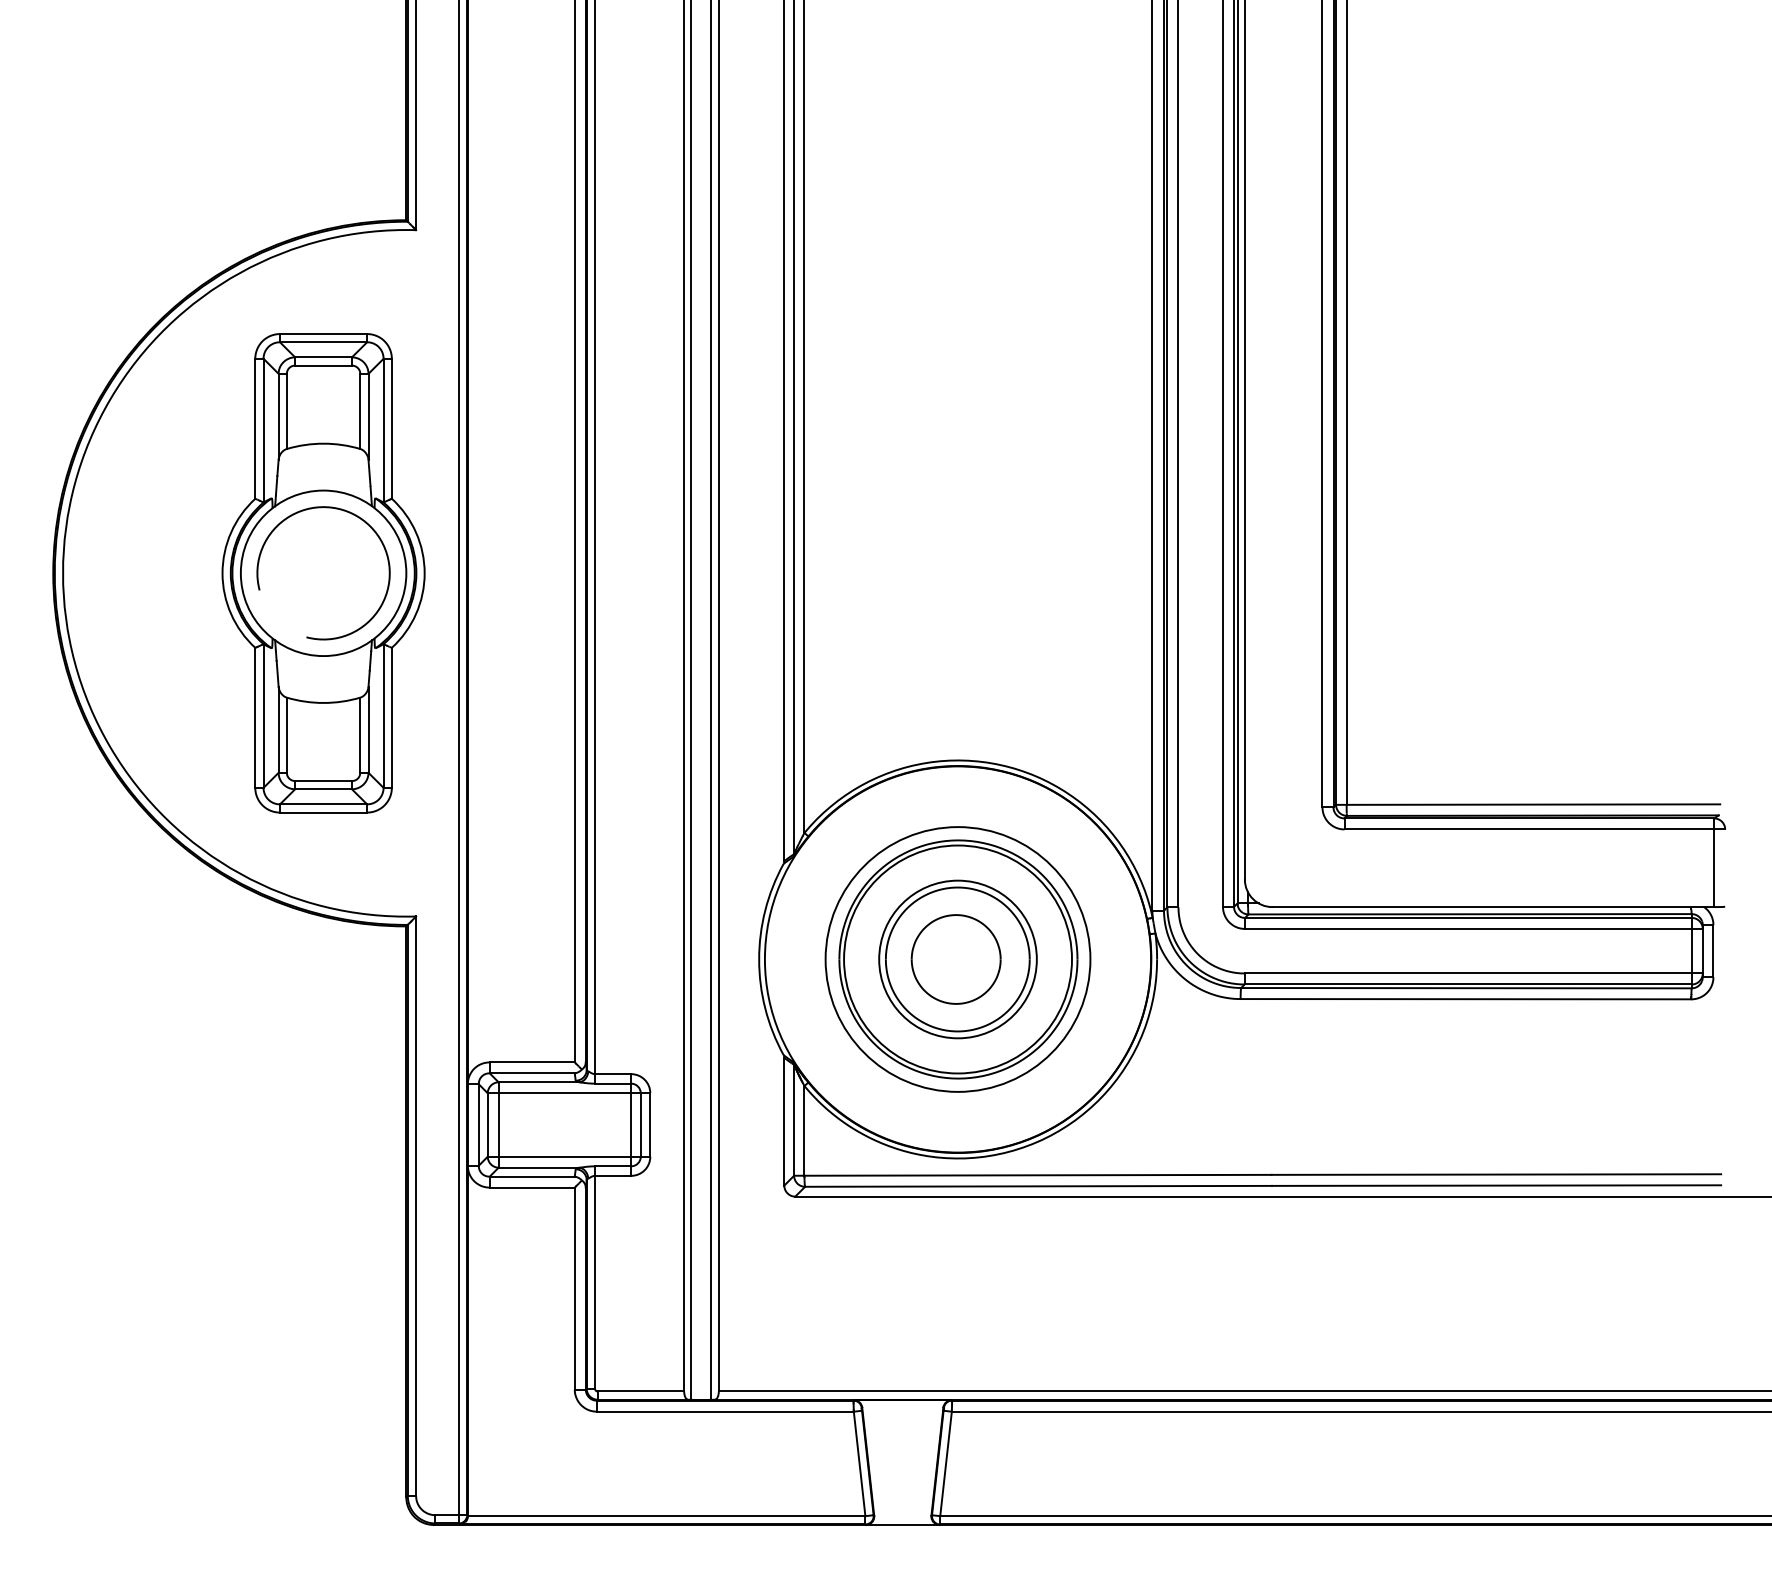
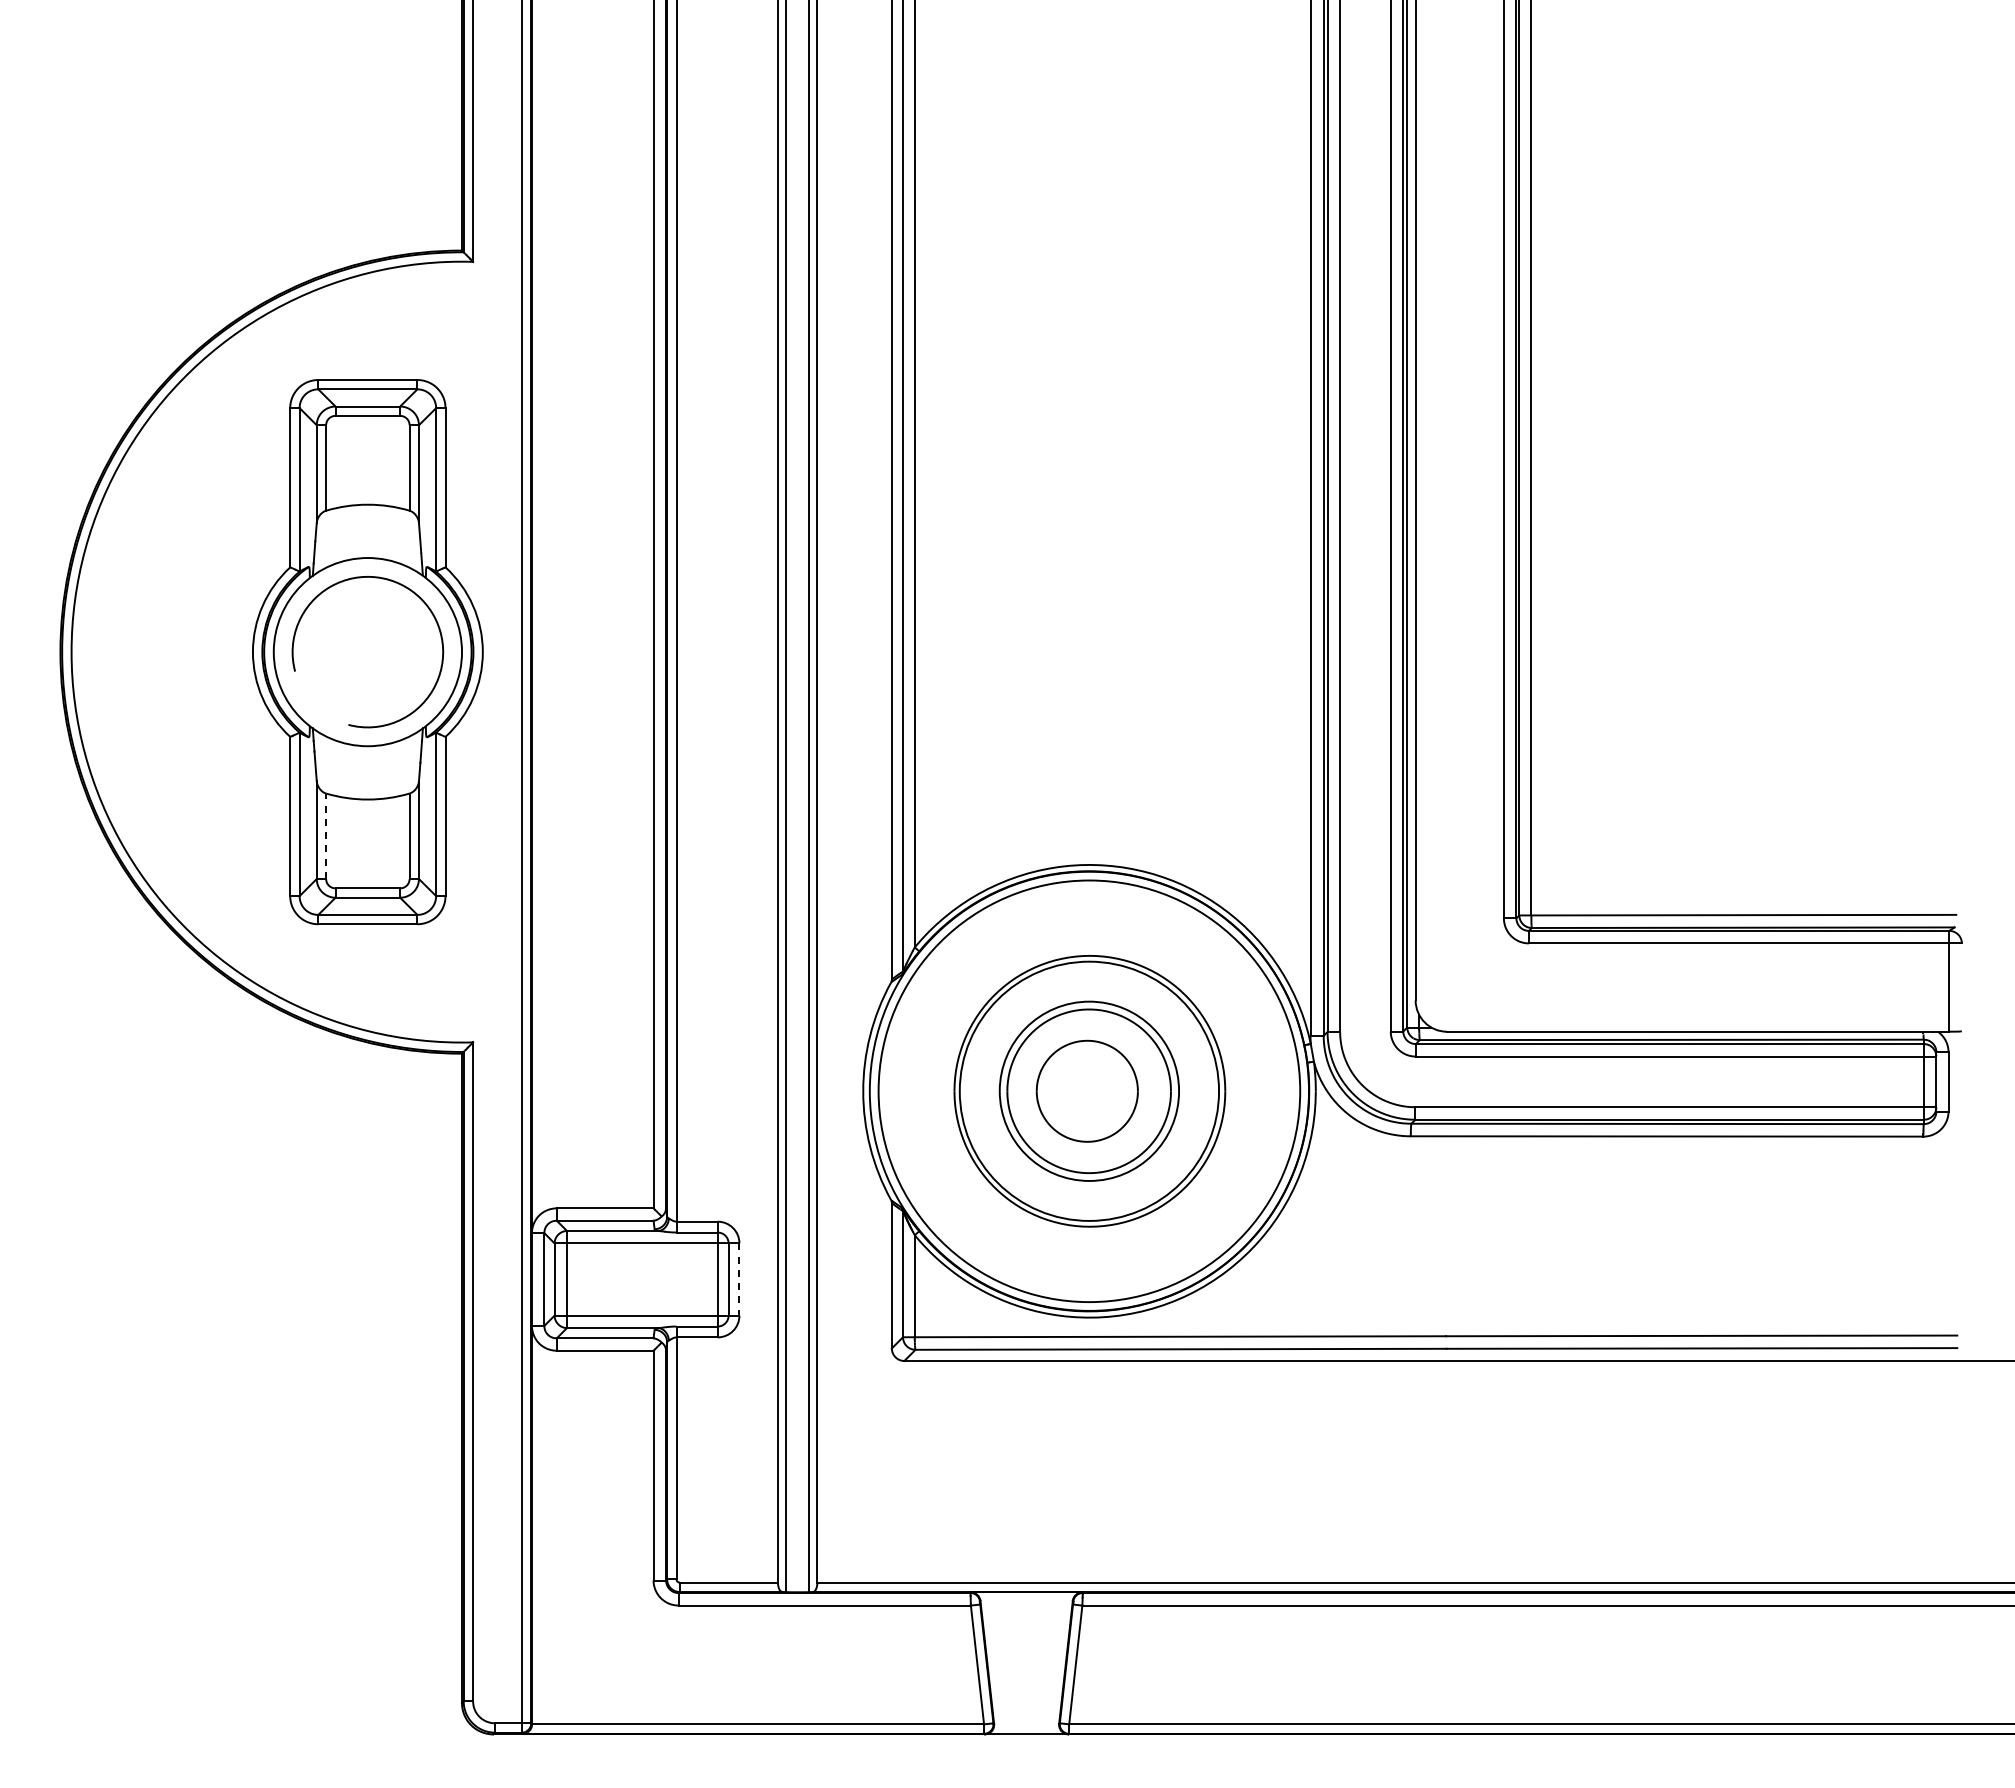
line: (287, 735) -> (326, 836), solid -> dashed
circle: (957, 958) -> (1088, 1090), size x1.4
line: (650, 1125) -> (739, 1280), solid -> dashed

